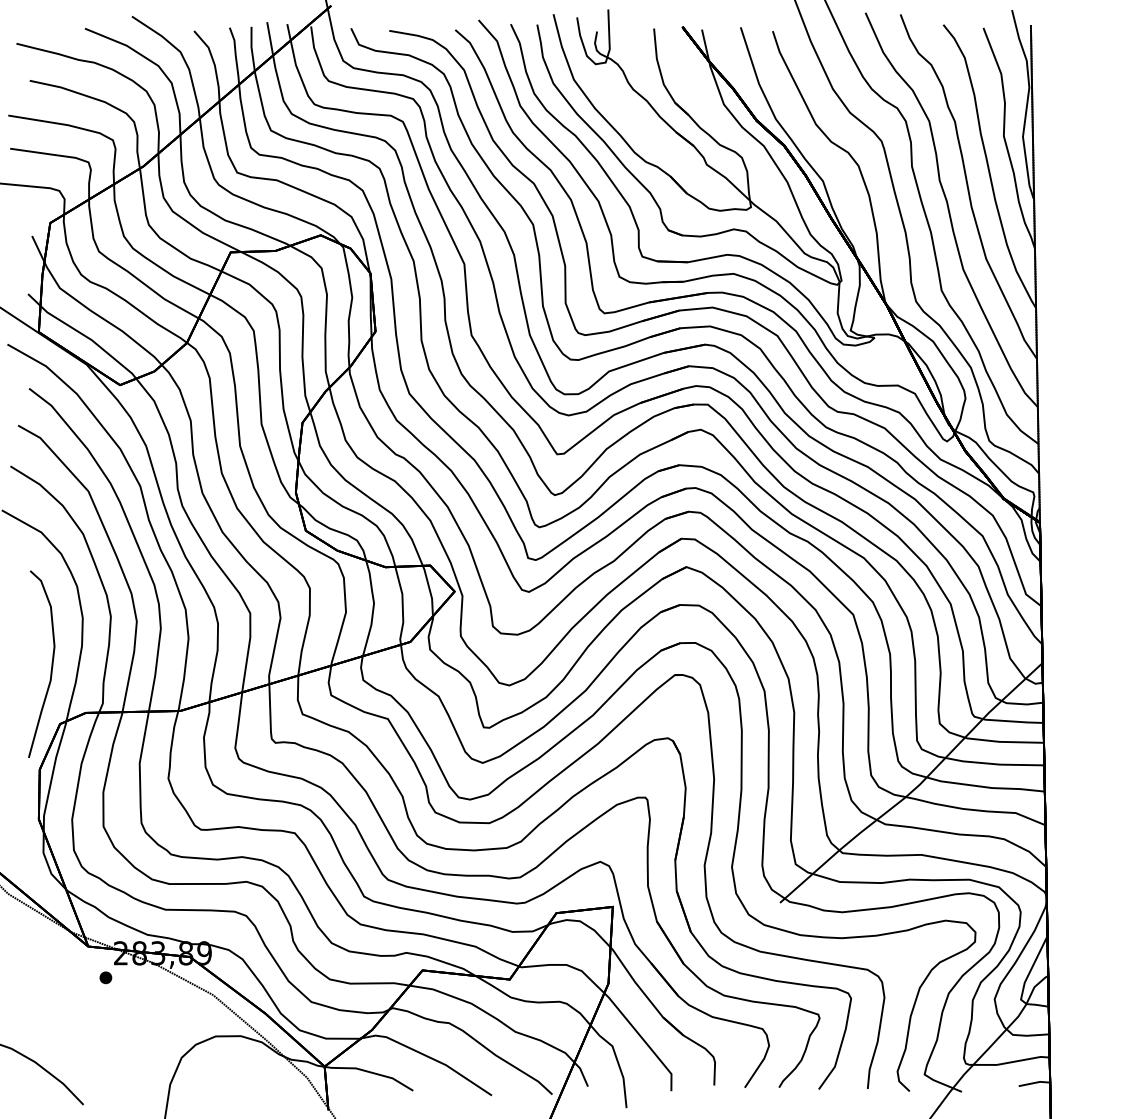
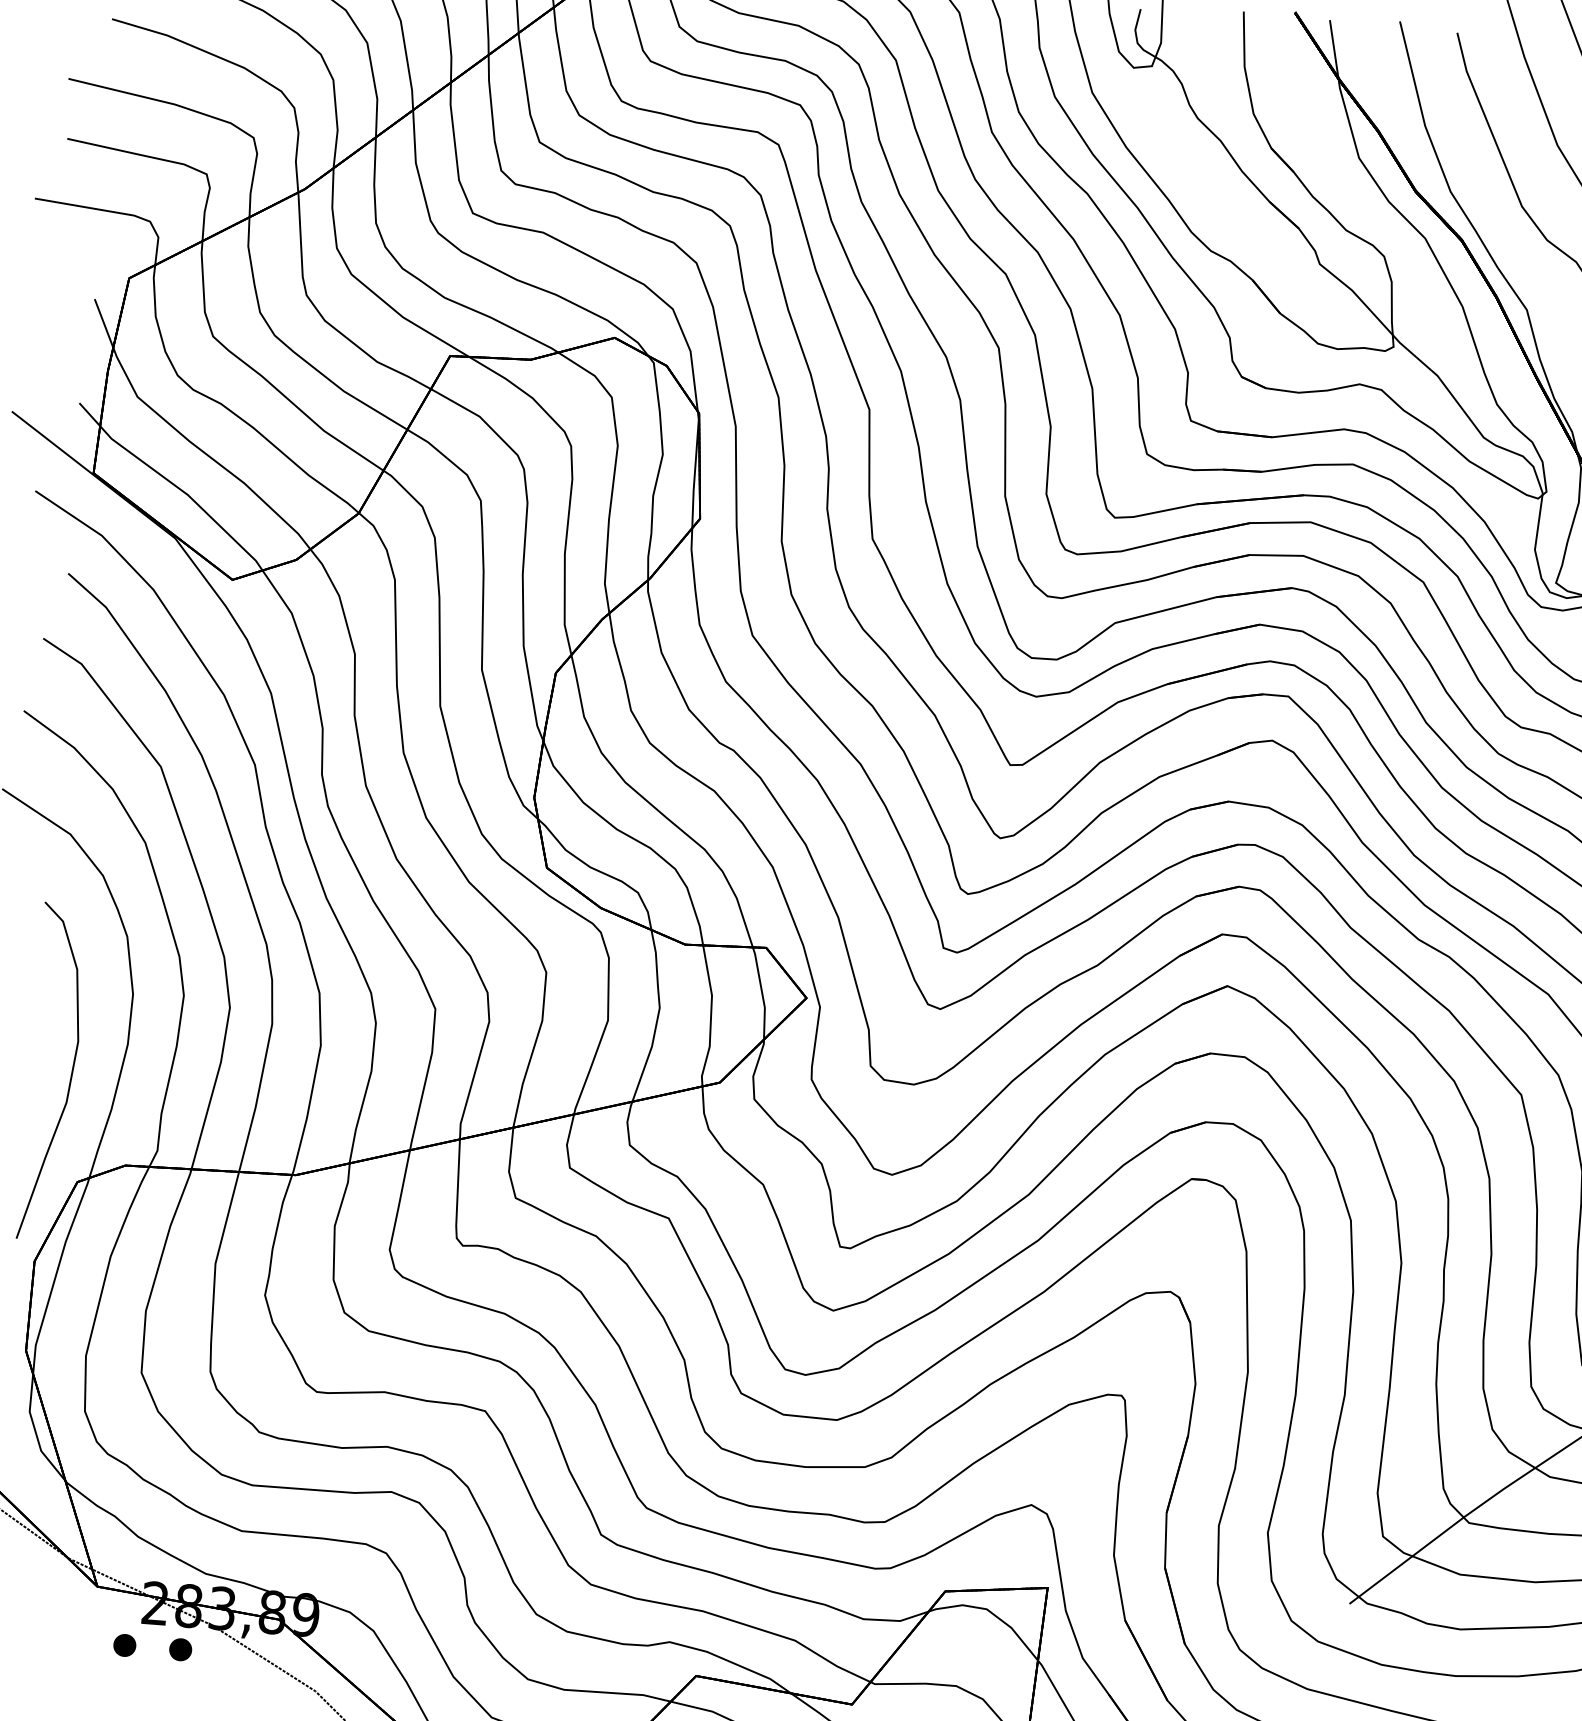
part: (136, 977) -> (179, 1649), added

